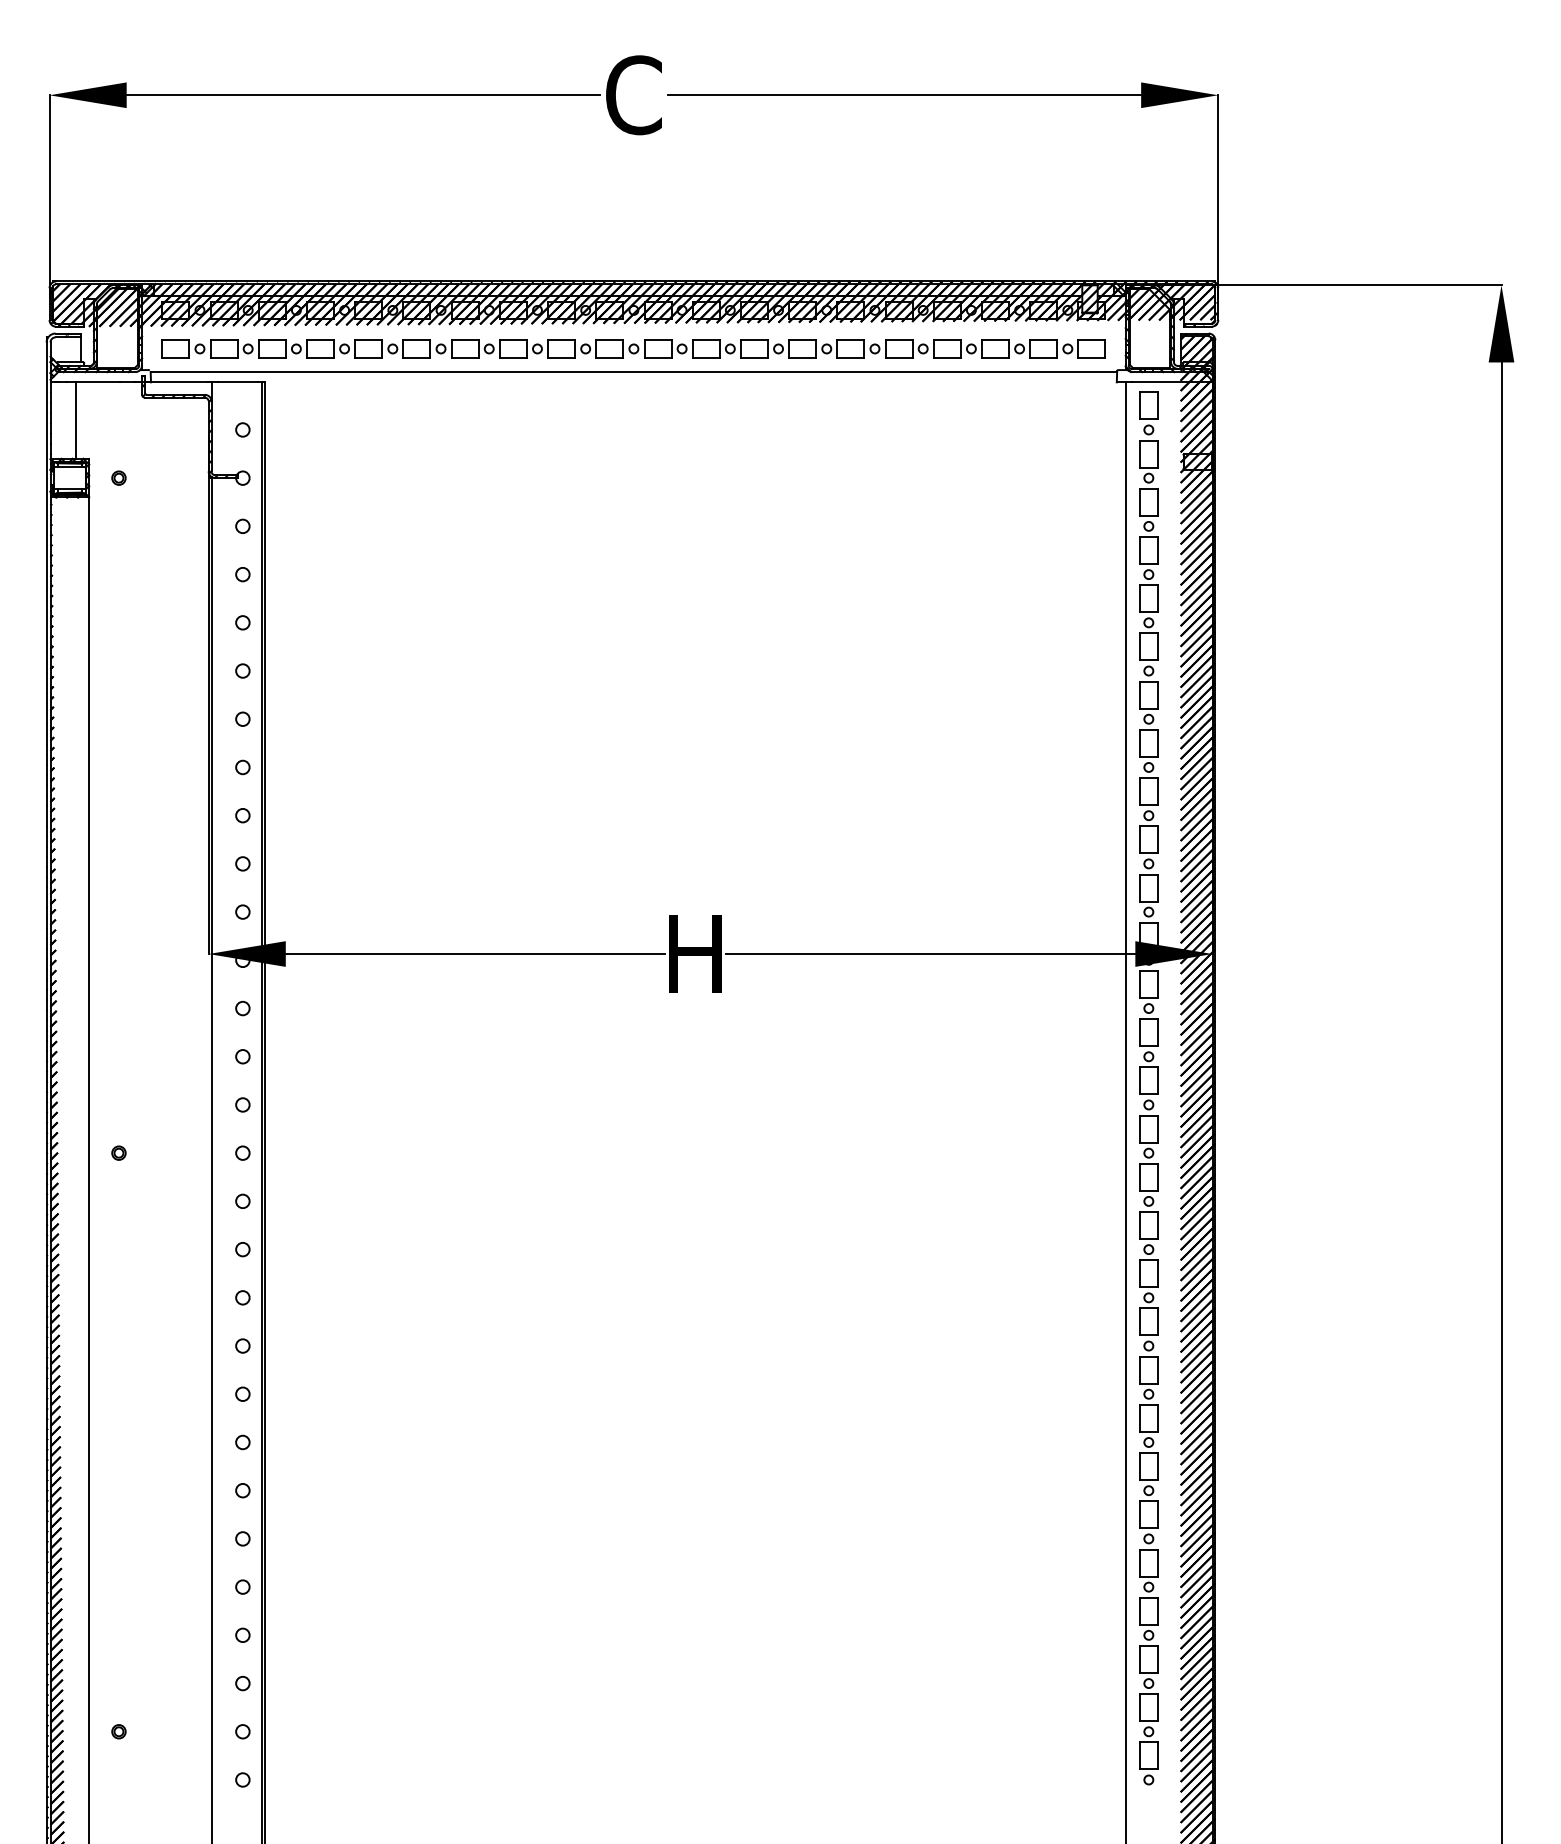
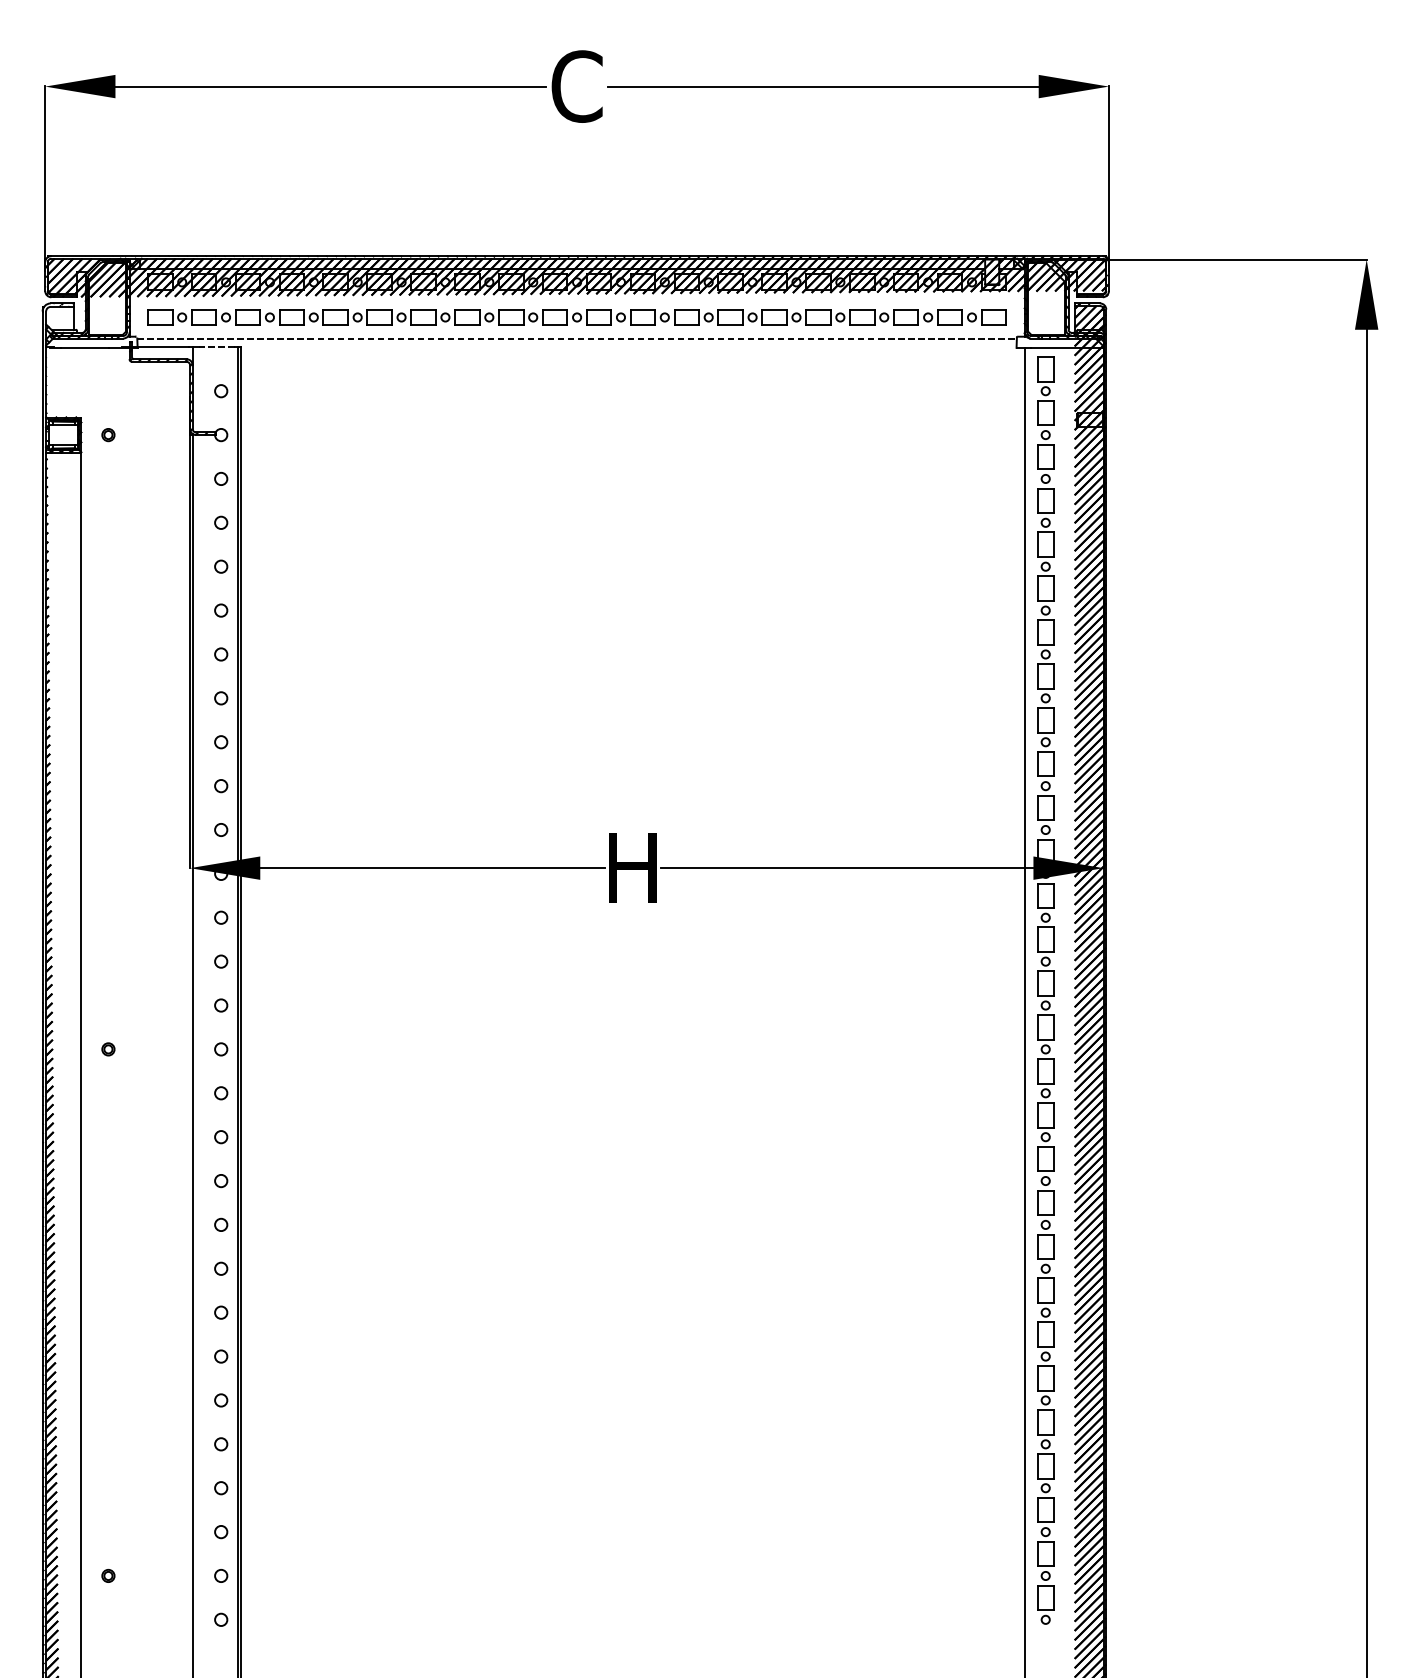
line: (634, 372) -> (577, 338), solid -> dashed
line: (238, 381) -> (217, 347), solid -> dashed
line: (75, 420) -> (68, 382), removed

